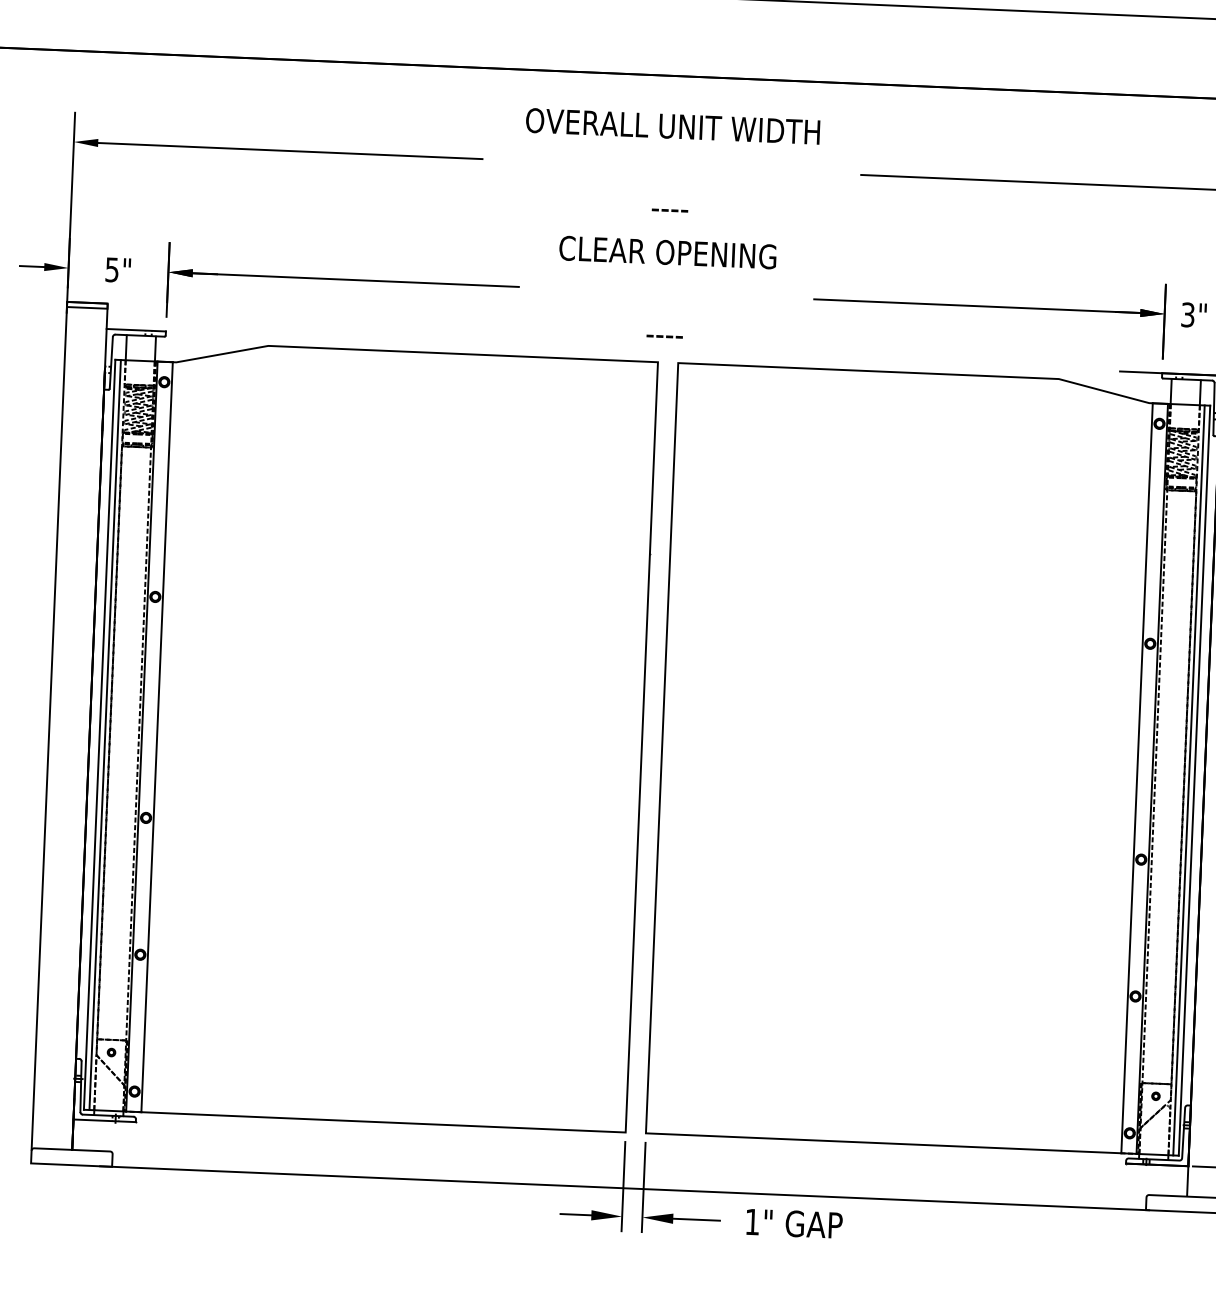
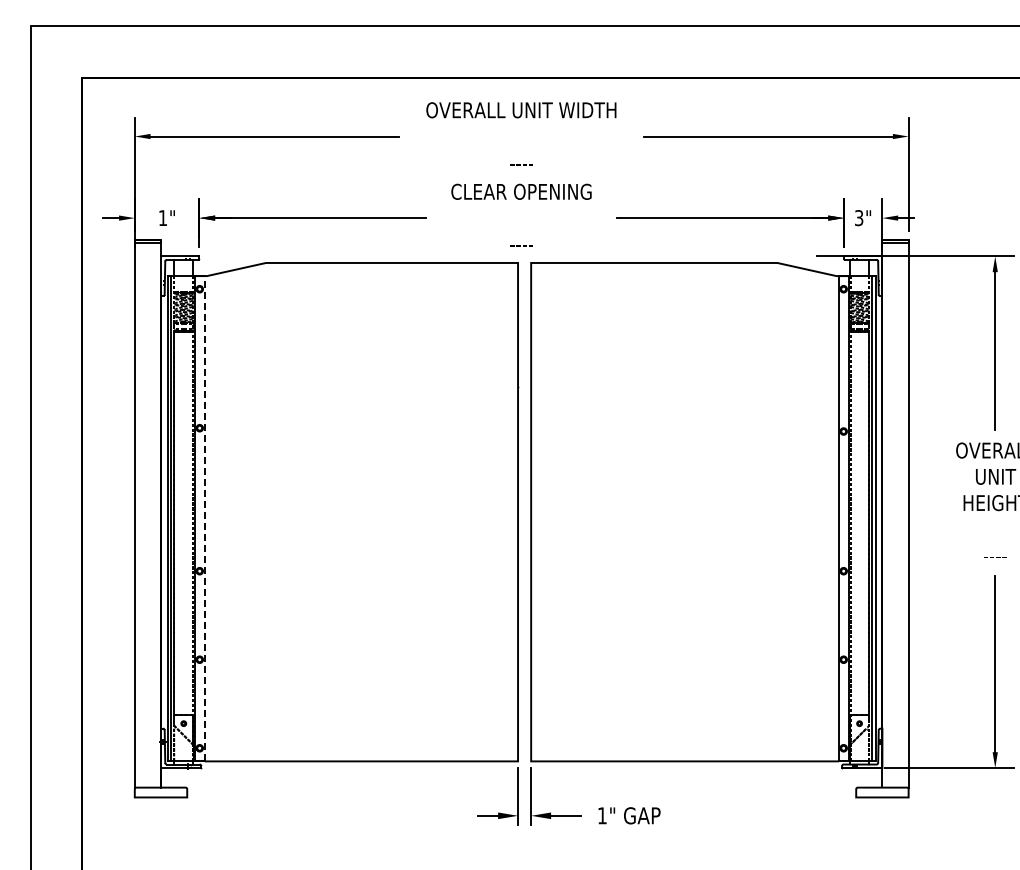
text: (111, 270) -> (162, 218), 5" -> 1"
line: (156, 736) -> (204, 518), solid -> dashed
line: (624, 1188) -> (518, 797), removed

